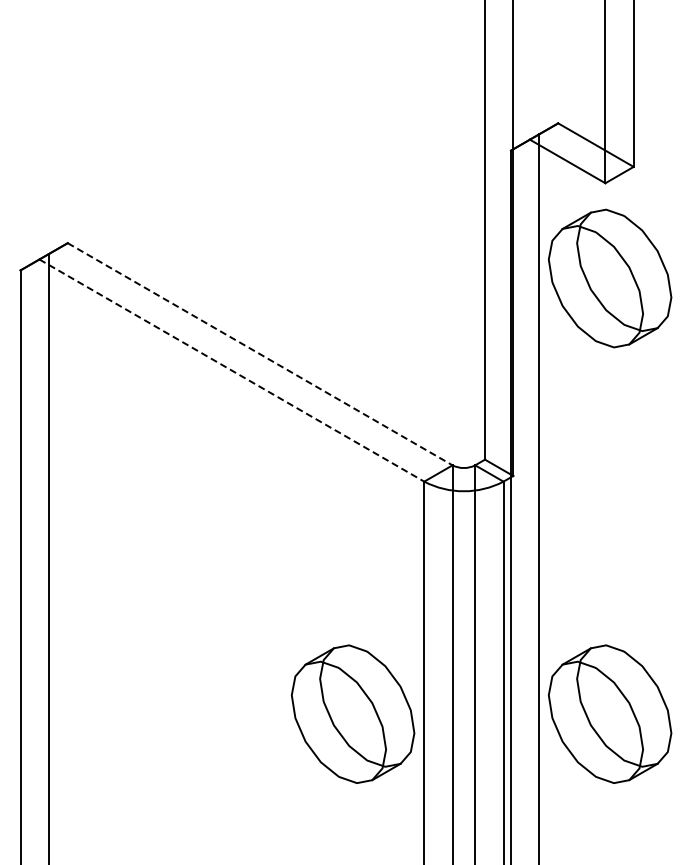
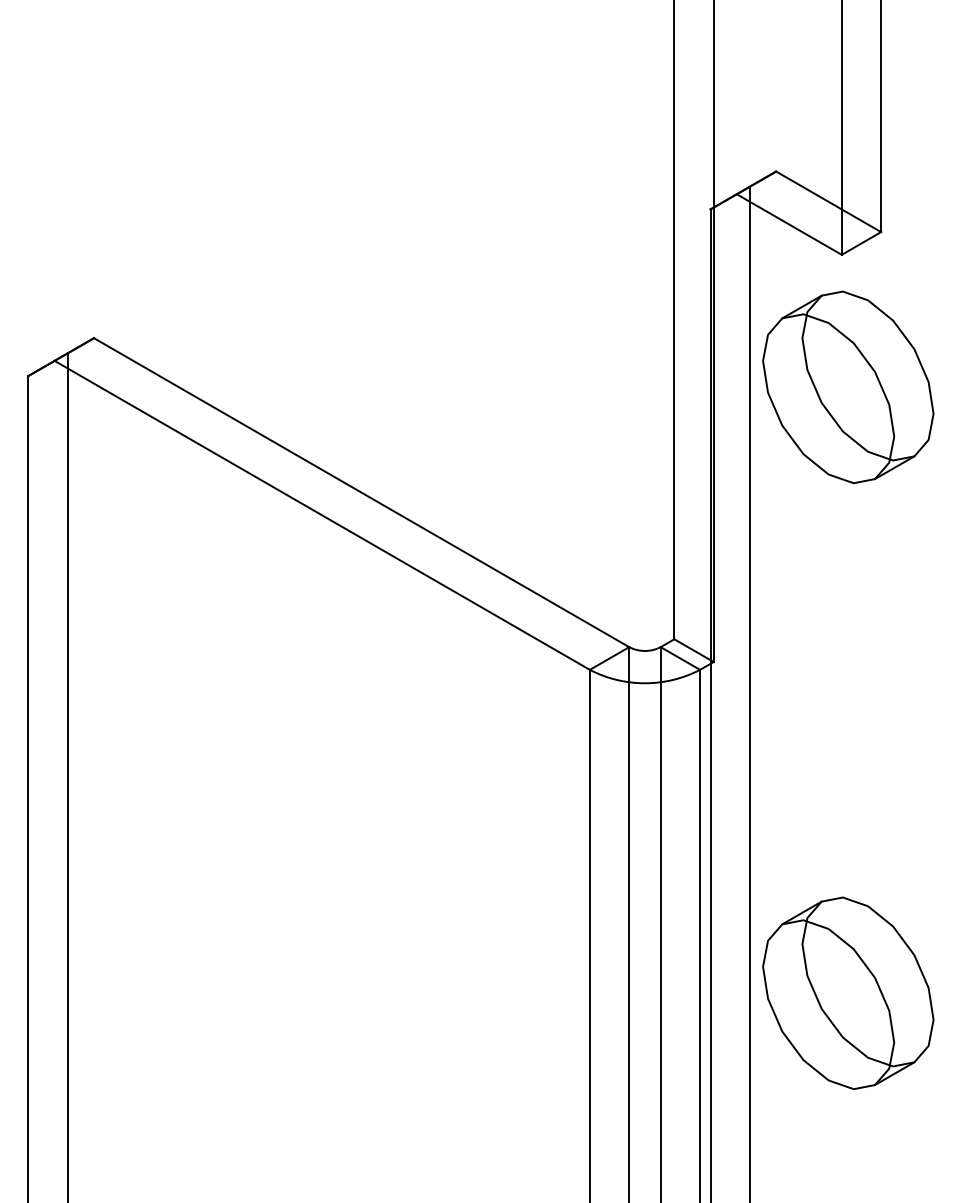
line: (260, 354) -> (362, 493), dashed -> solid
line: (232, 370) -> (323, 515), dashed -> solid
part: (353, 713) -> (491, 992), removed

